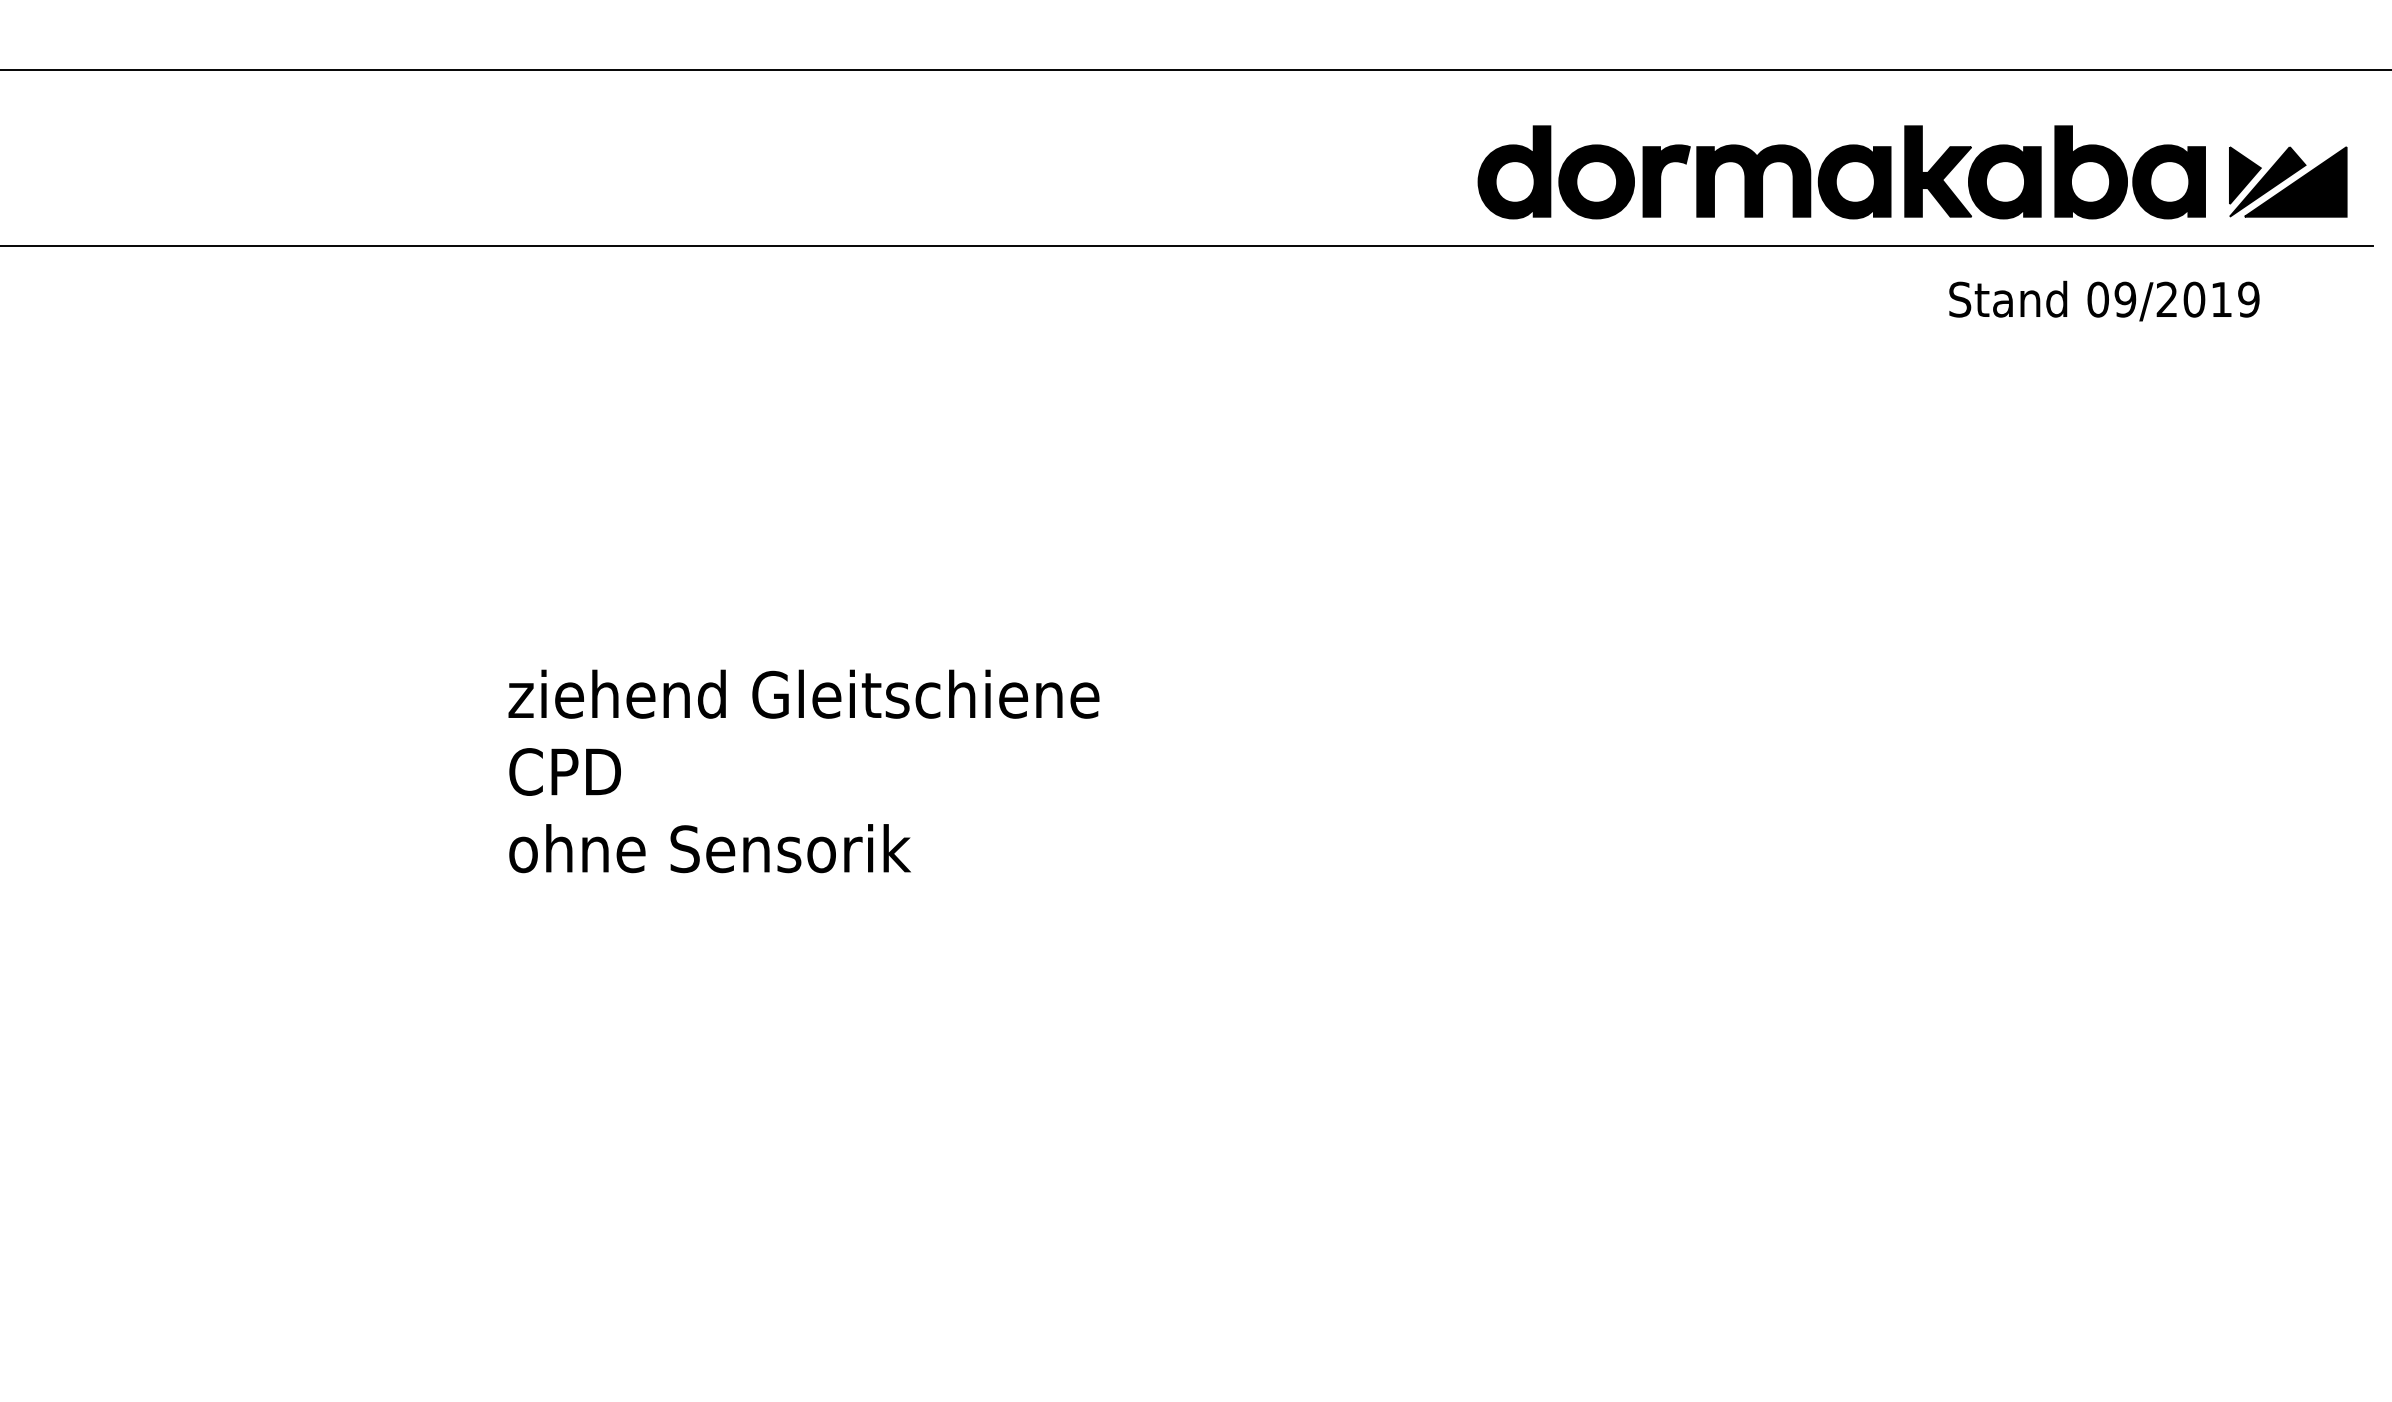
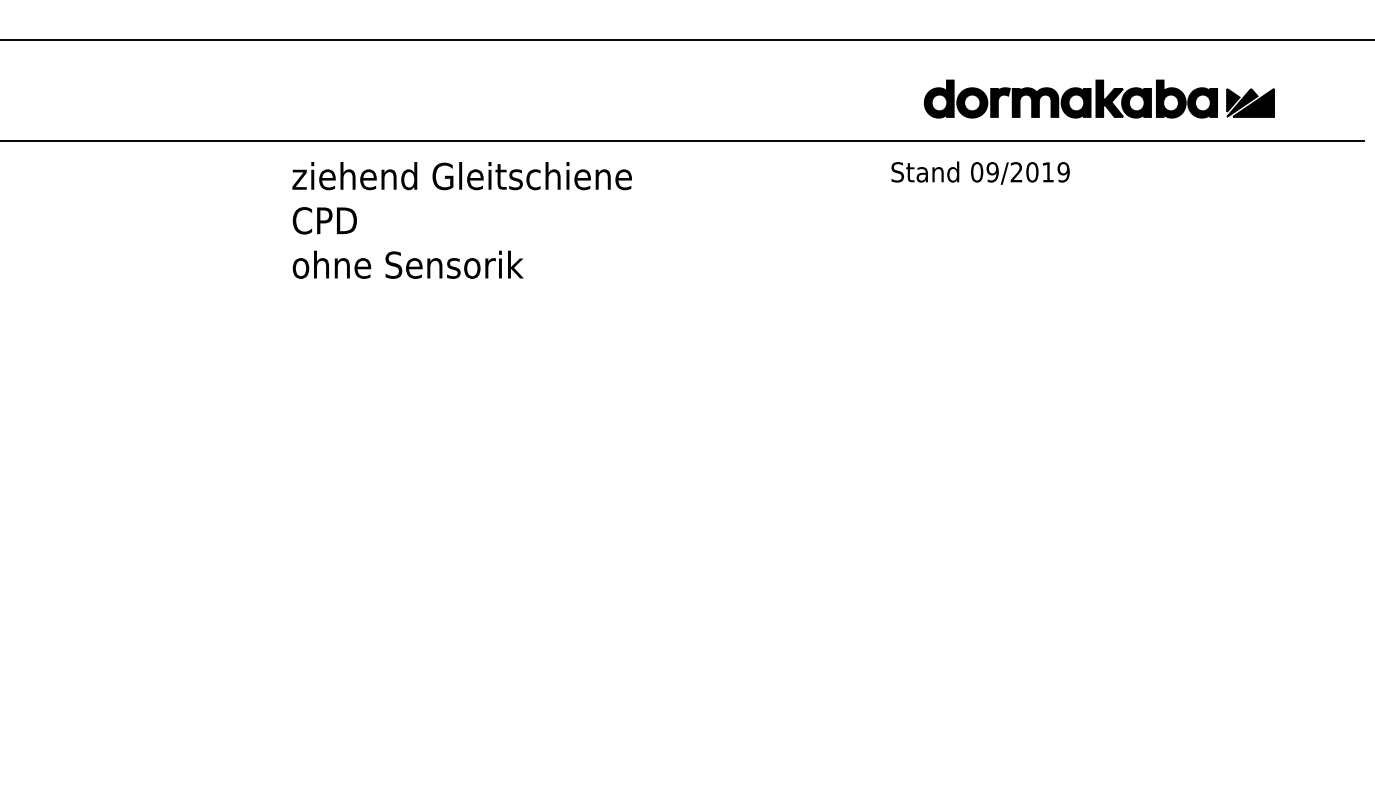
part: (1912, 171) -> (1099, 98), size x0.7
text: (2104, 299) -> (980, 172), moved
text: (802, 771) -> (461, 220), moved

